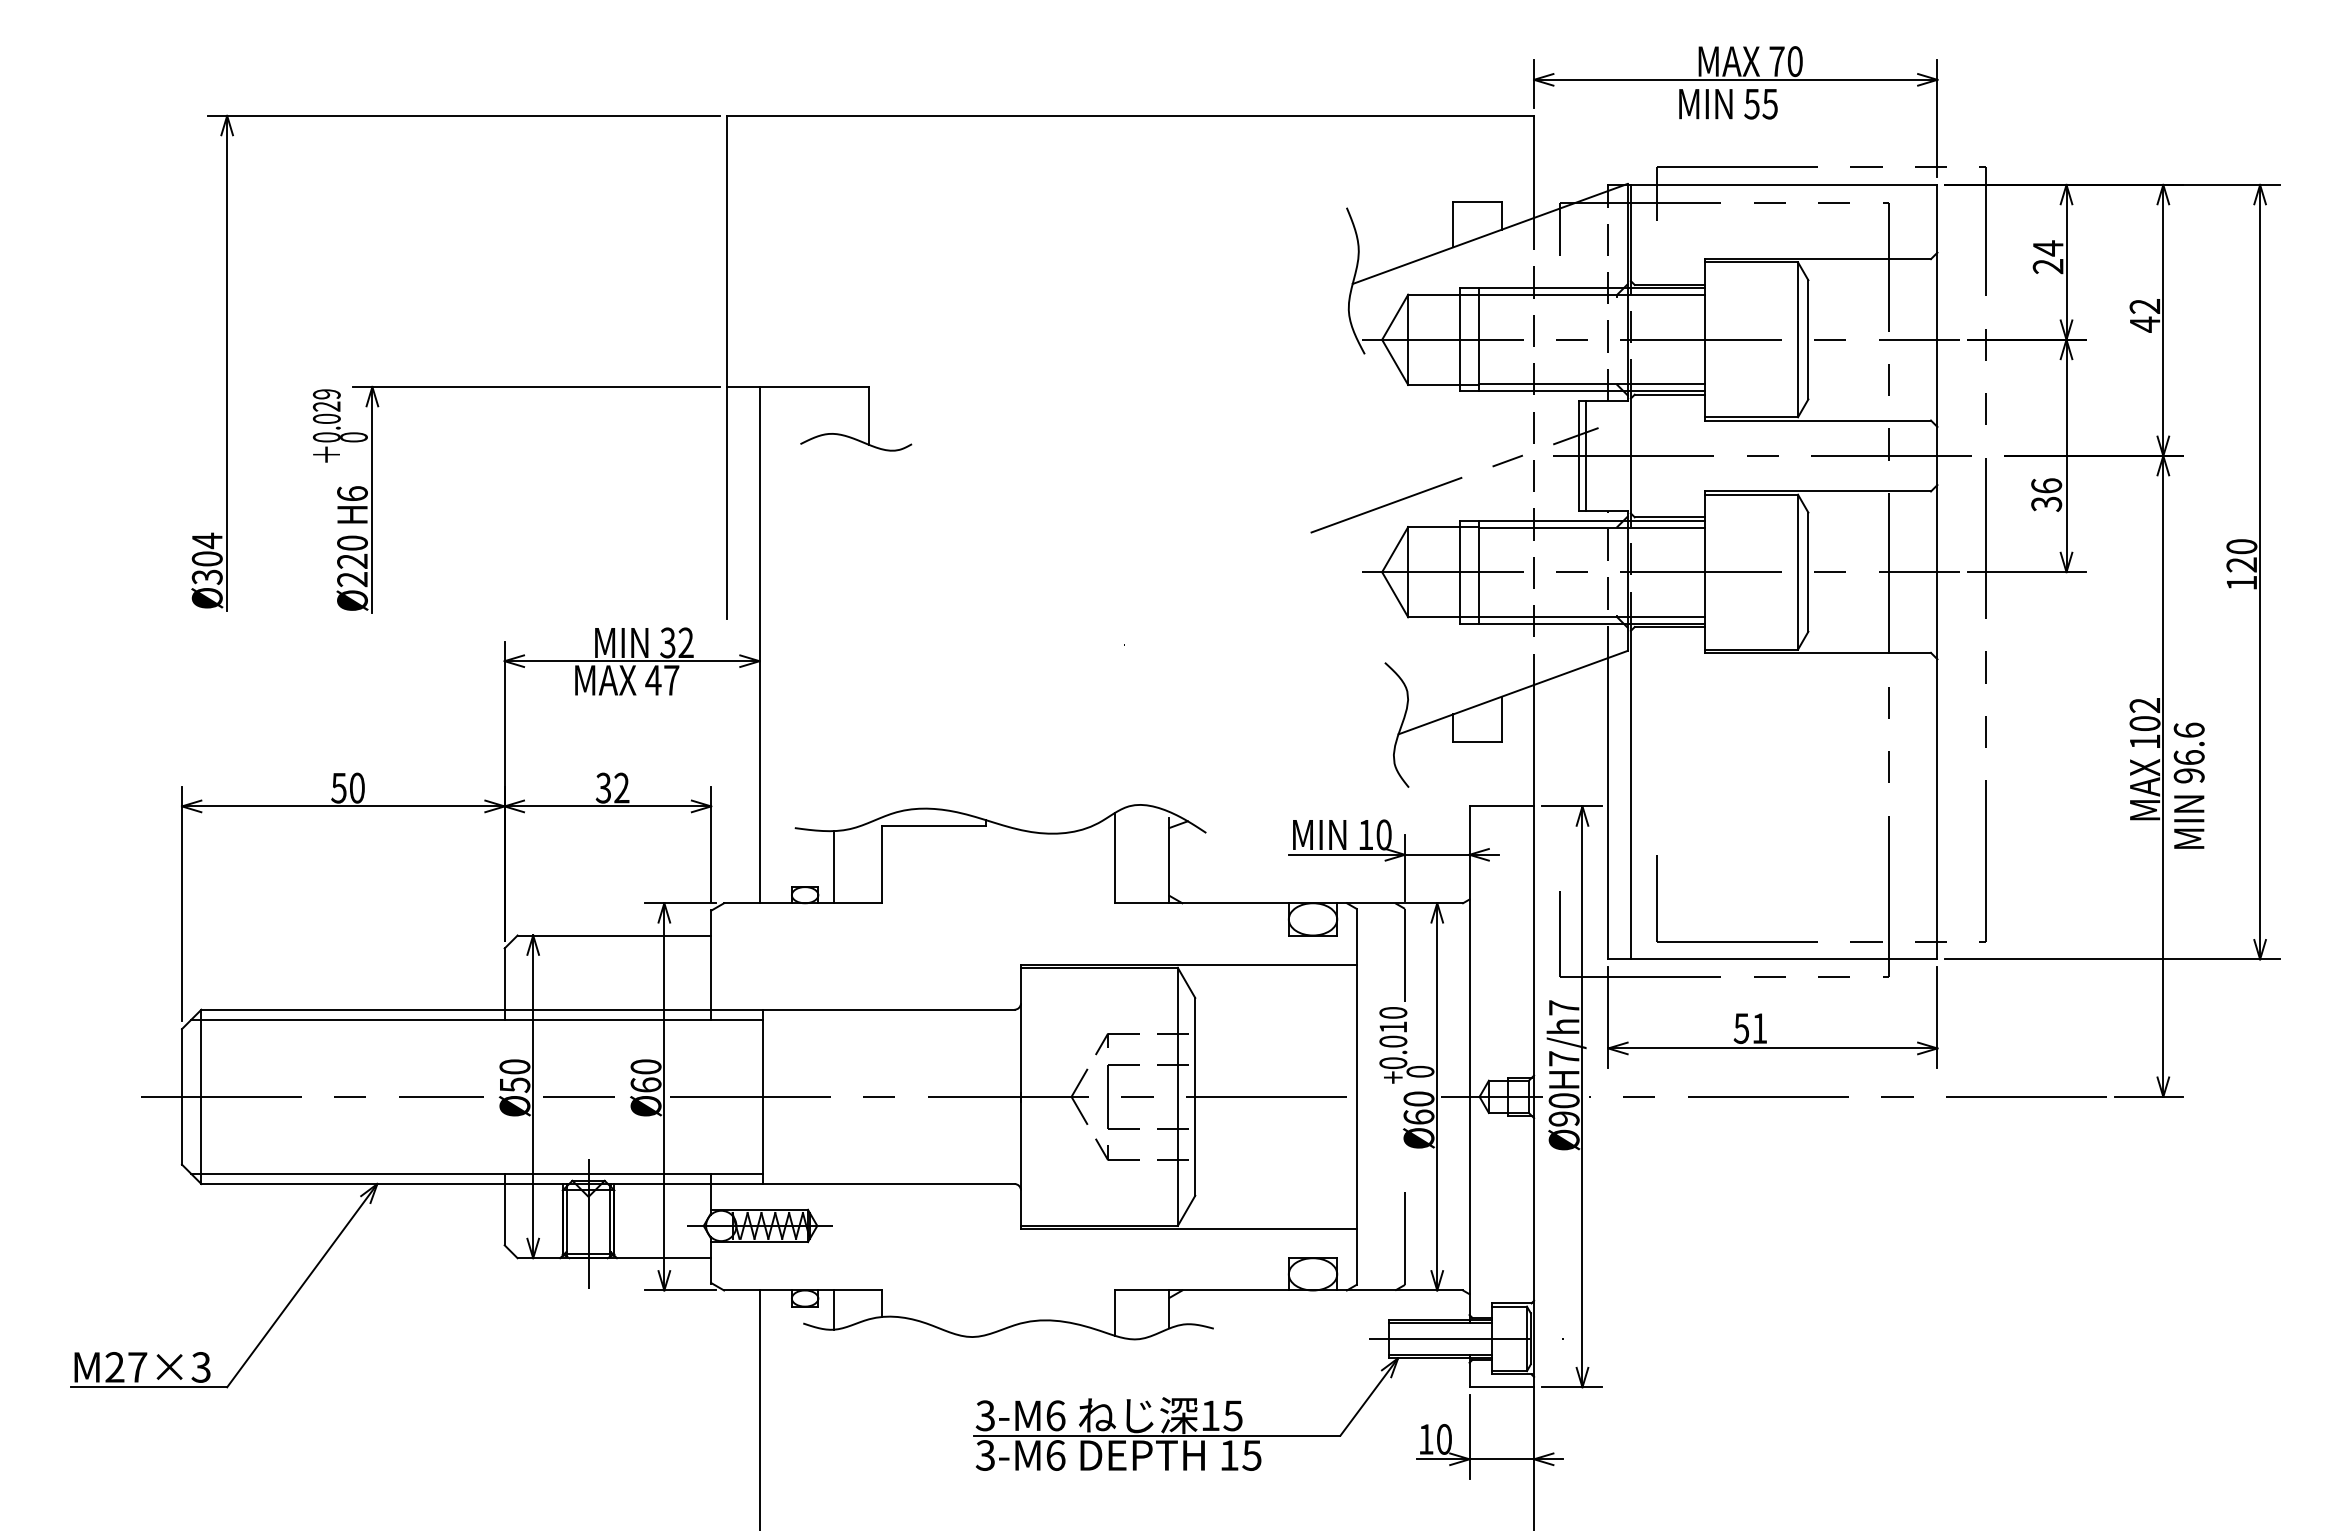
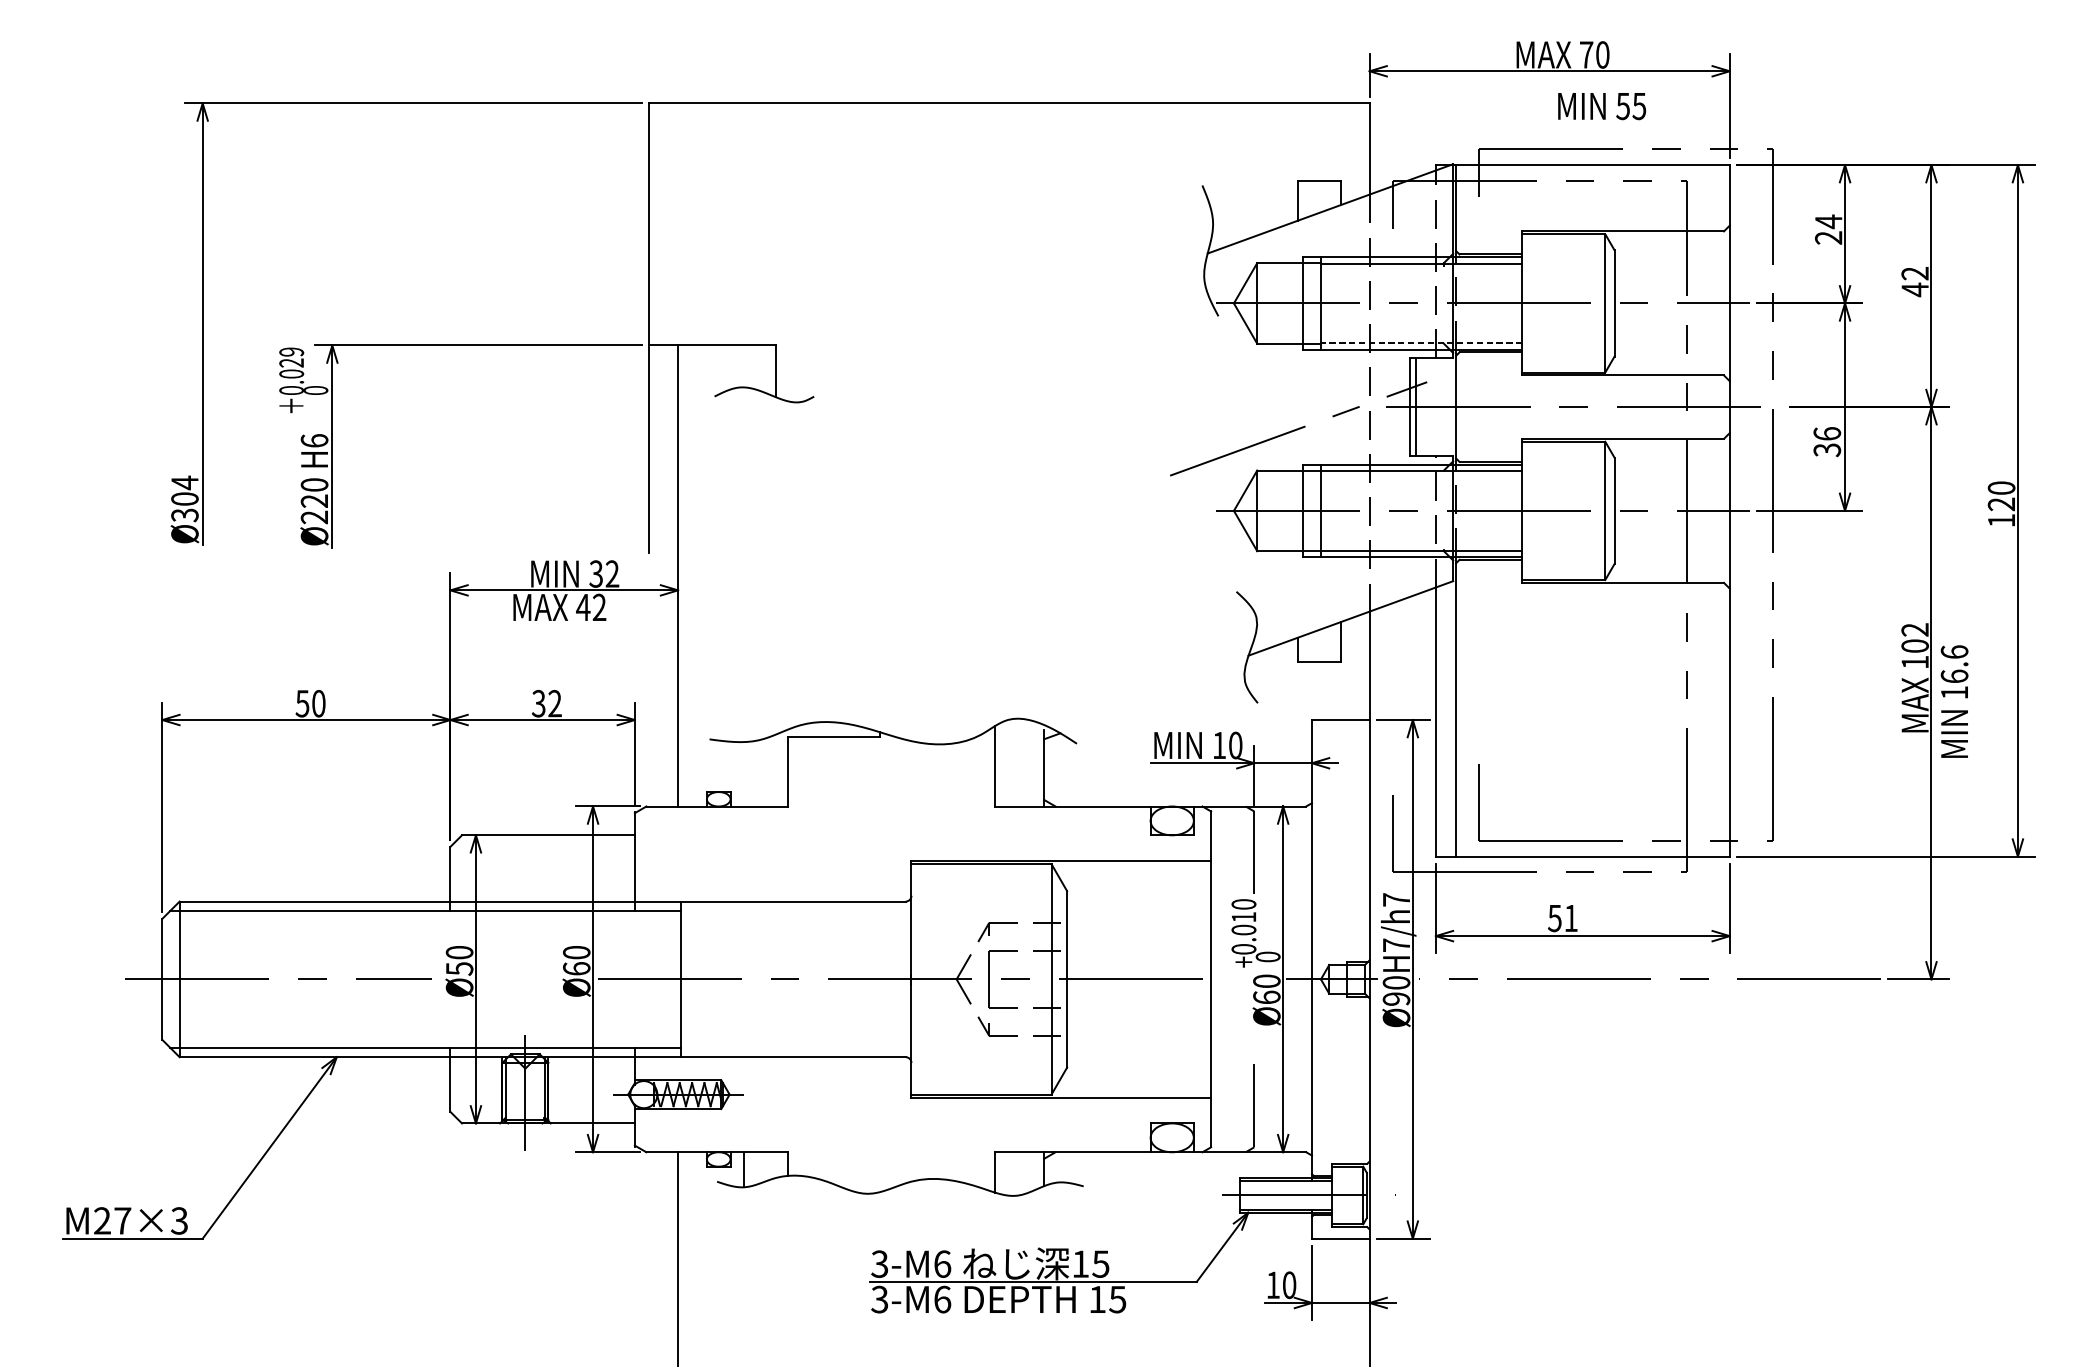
text: (1728, 104) -> (1602, 106), moved
line: (1592, 384) -> (1421, 343), solid -> dashed
text: (671, 680) -> (599, 607), 47 -> 42
text: (2188, 775) -> (1953, 692), 96.6 -> 16.6
line: (833, 867) -> (744, 774), removed
line: (578, 1096) -> (516, 979), removed

